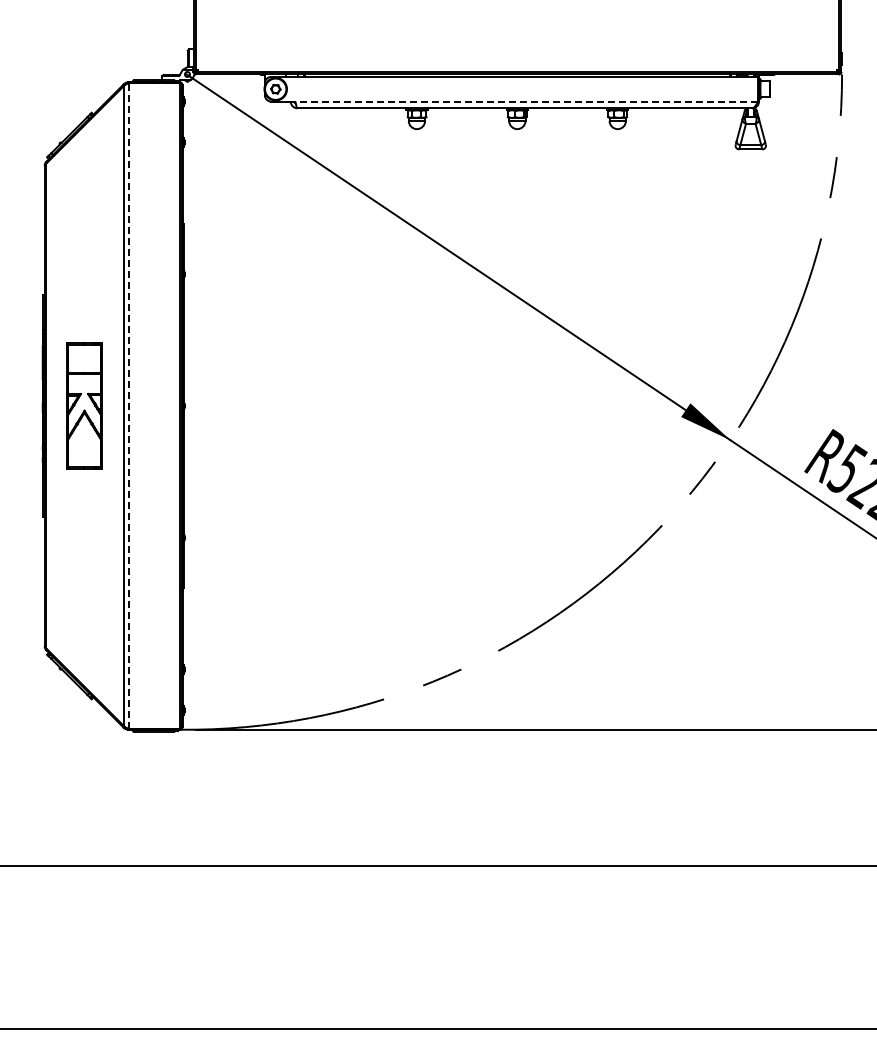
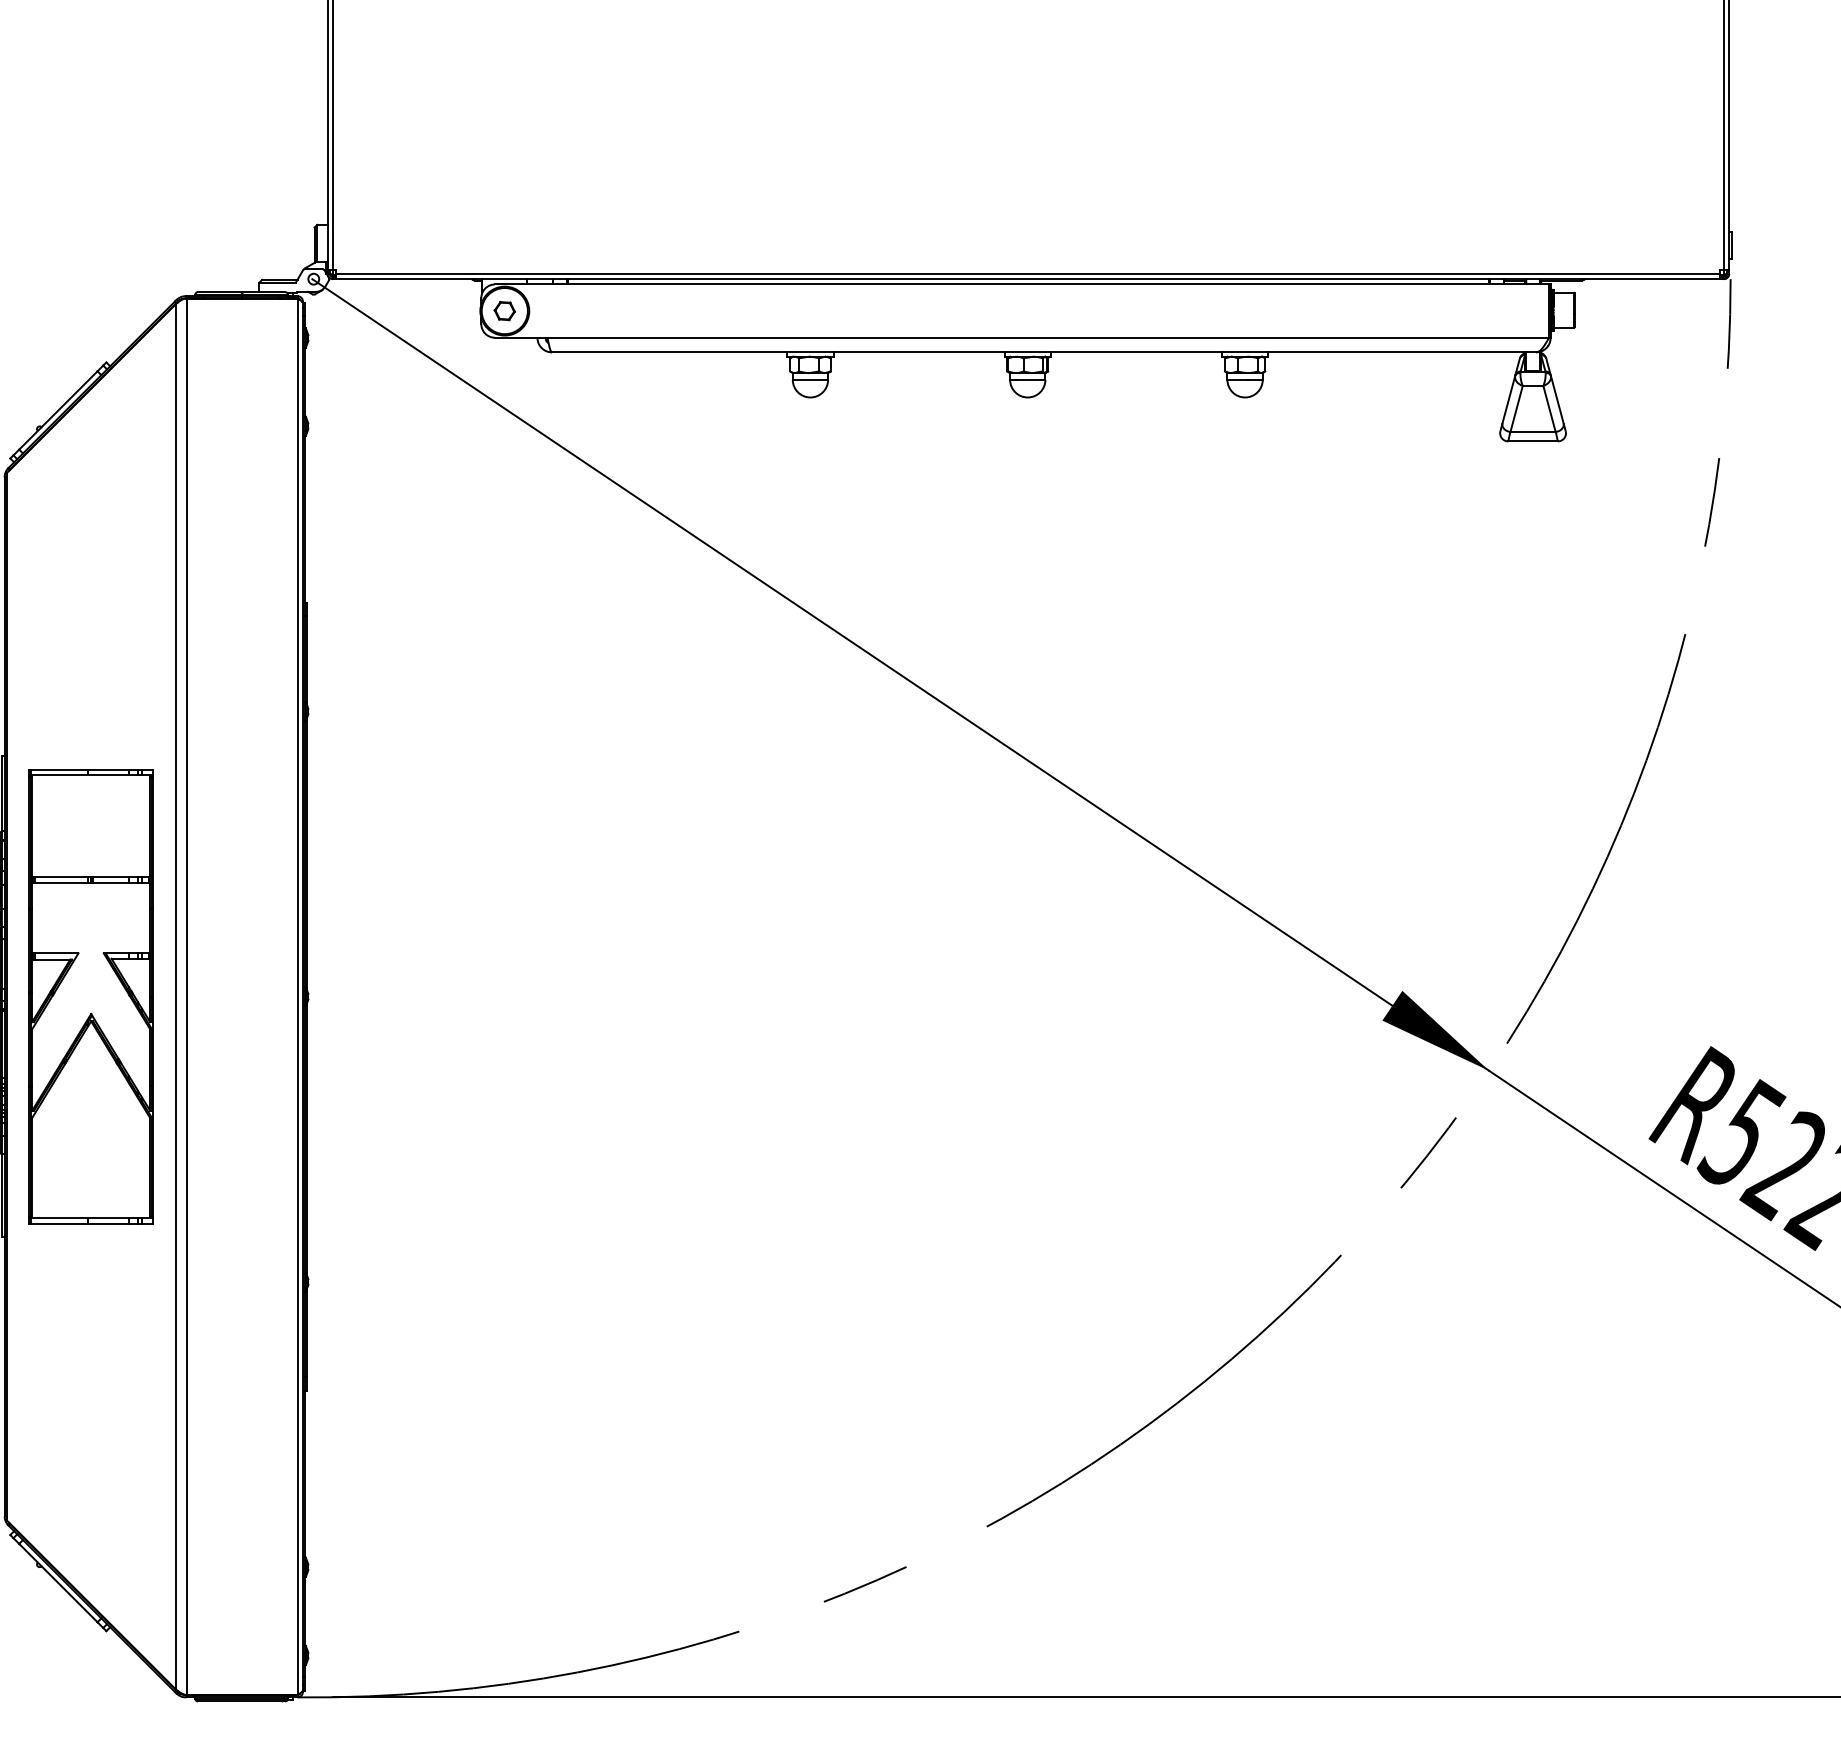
line: (526, 101) -> (1047, 337), dashed -> solid
part: (84, 405) -> (90, 995), size x1.67
line: (128, 406) -> (186, 997), dashed -> solid

